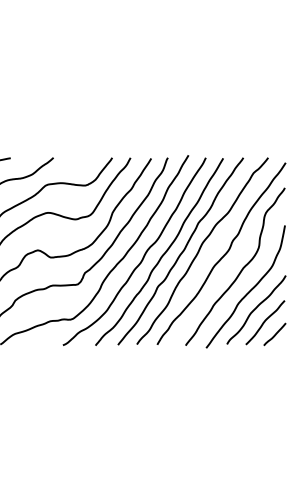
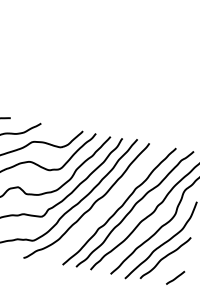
curve: (162, 254) -> (106, 206), removed
curve: (265, 322) -> (170, 268), removed

